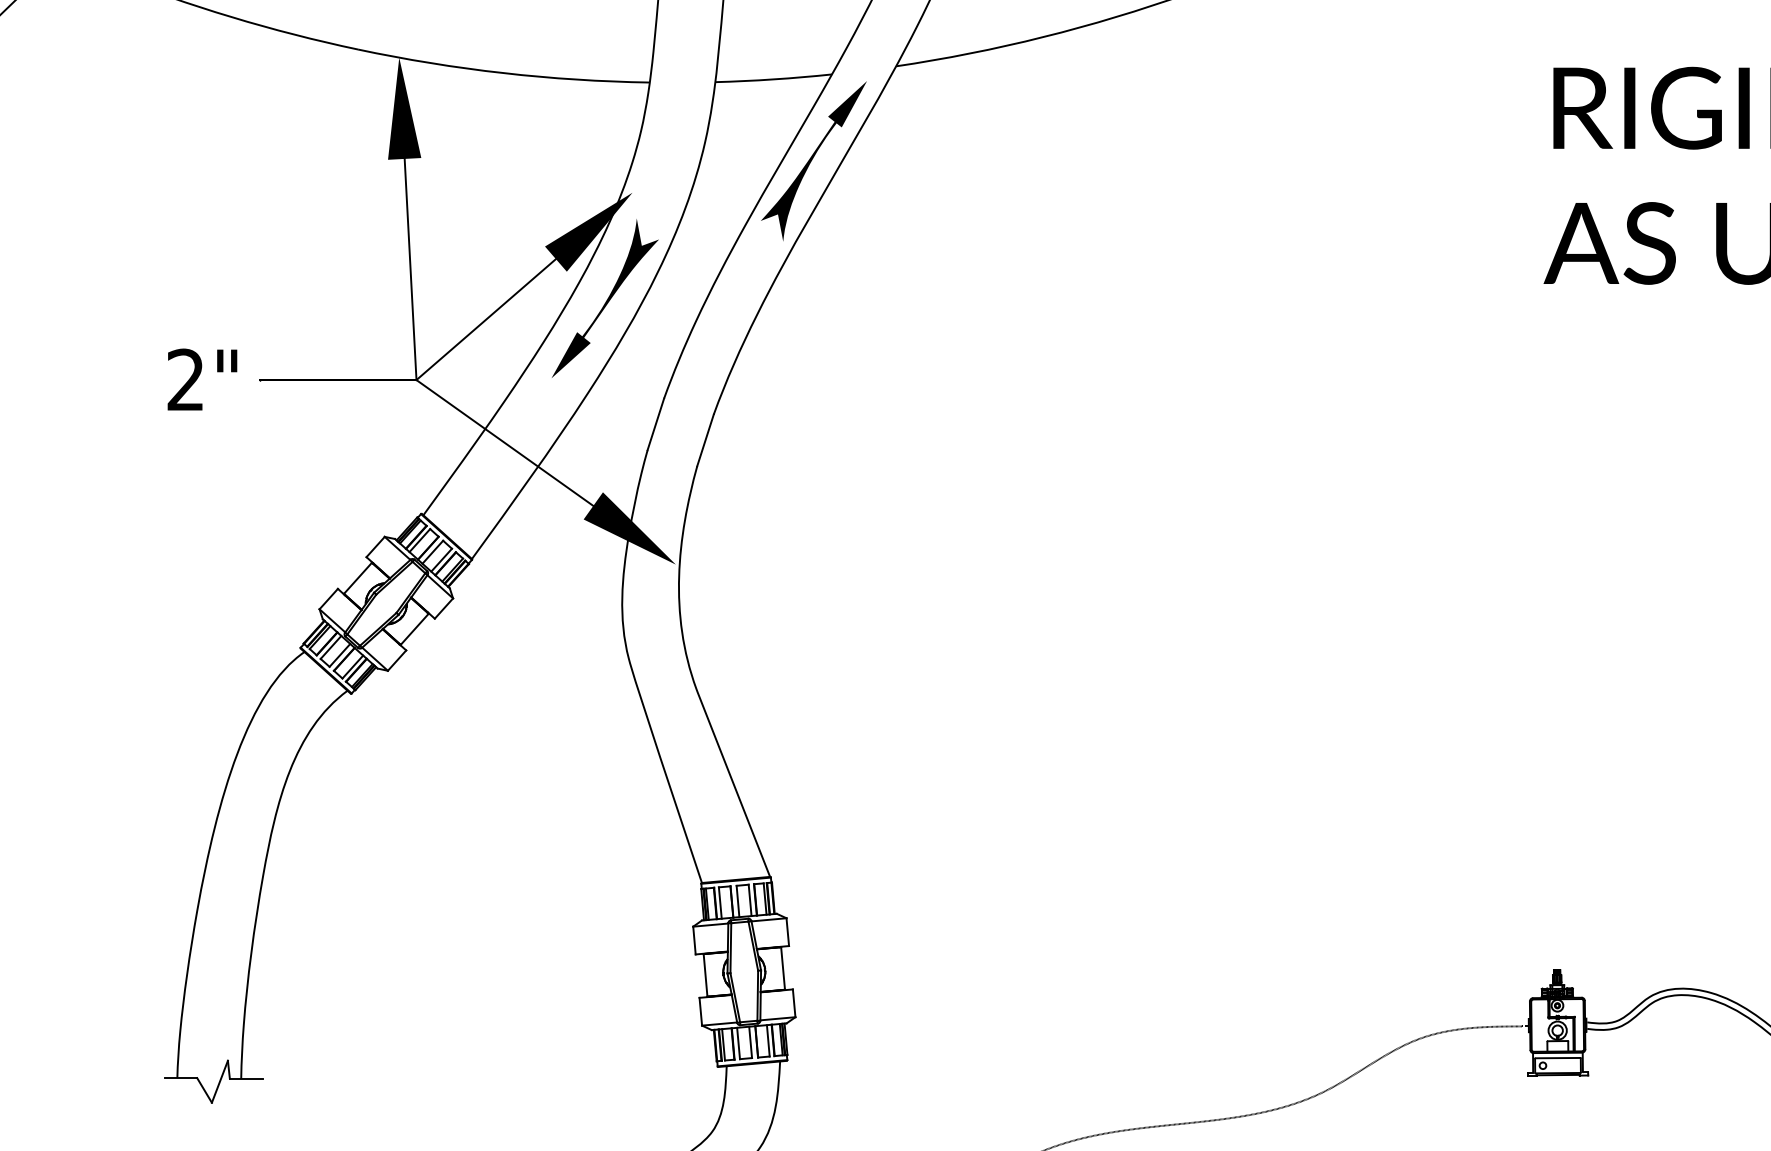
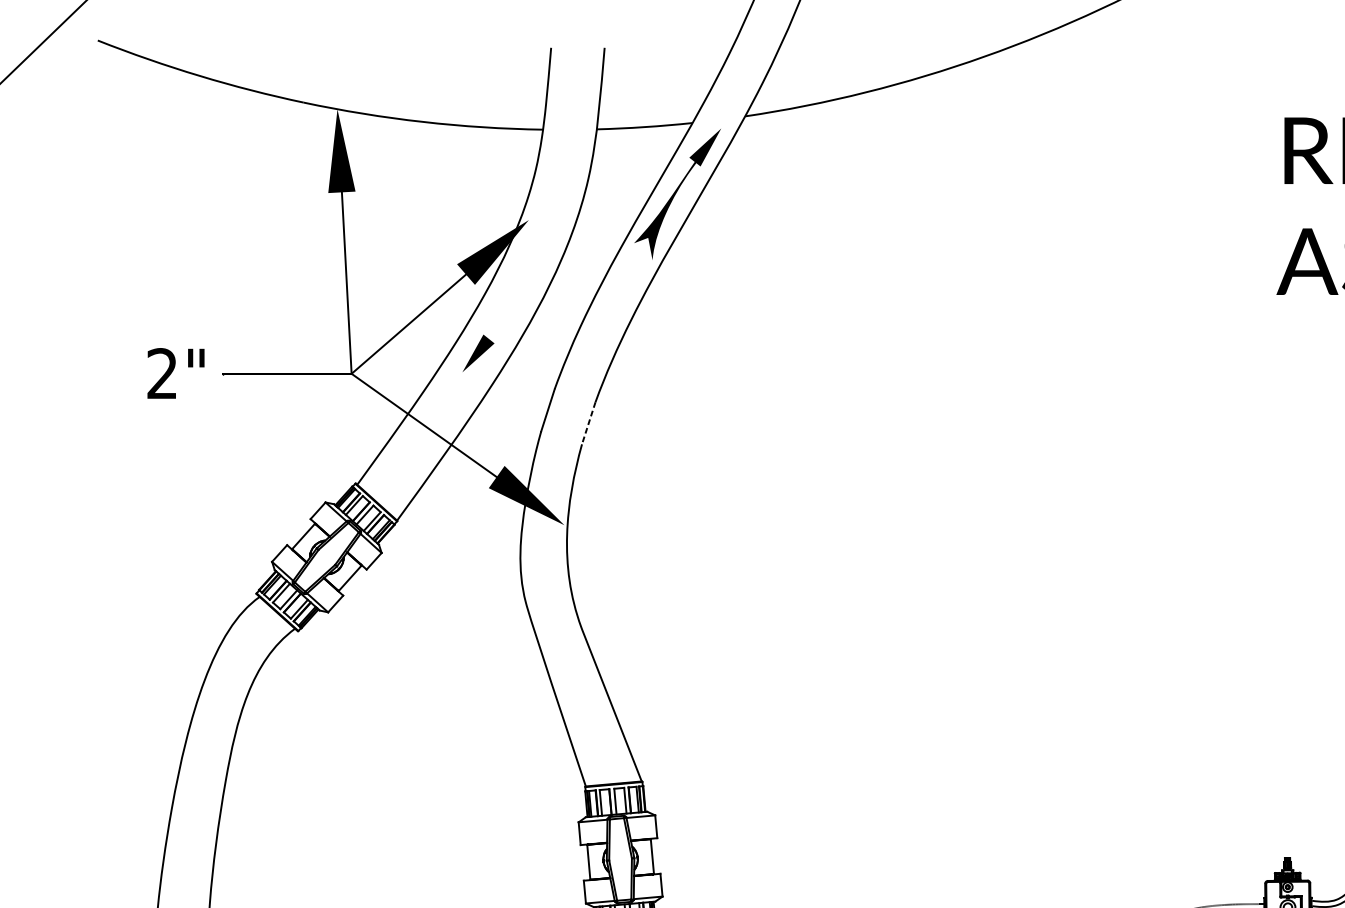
fill: (618, 282) -> (517, 293), removed
line: (705, 440) -> (588, 423), solid -> dashed

